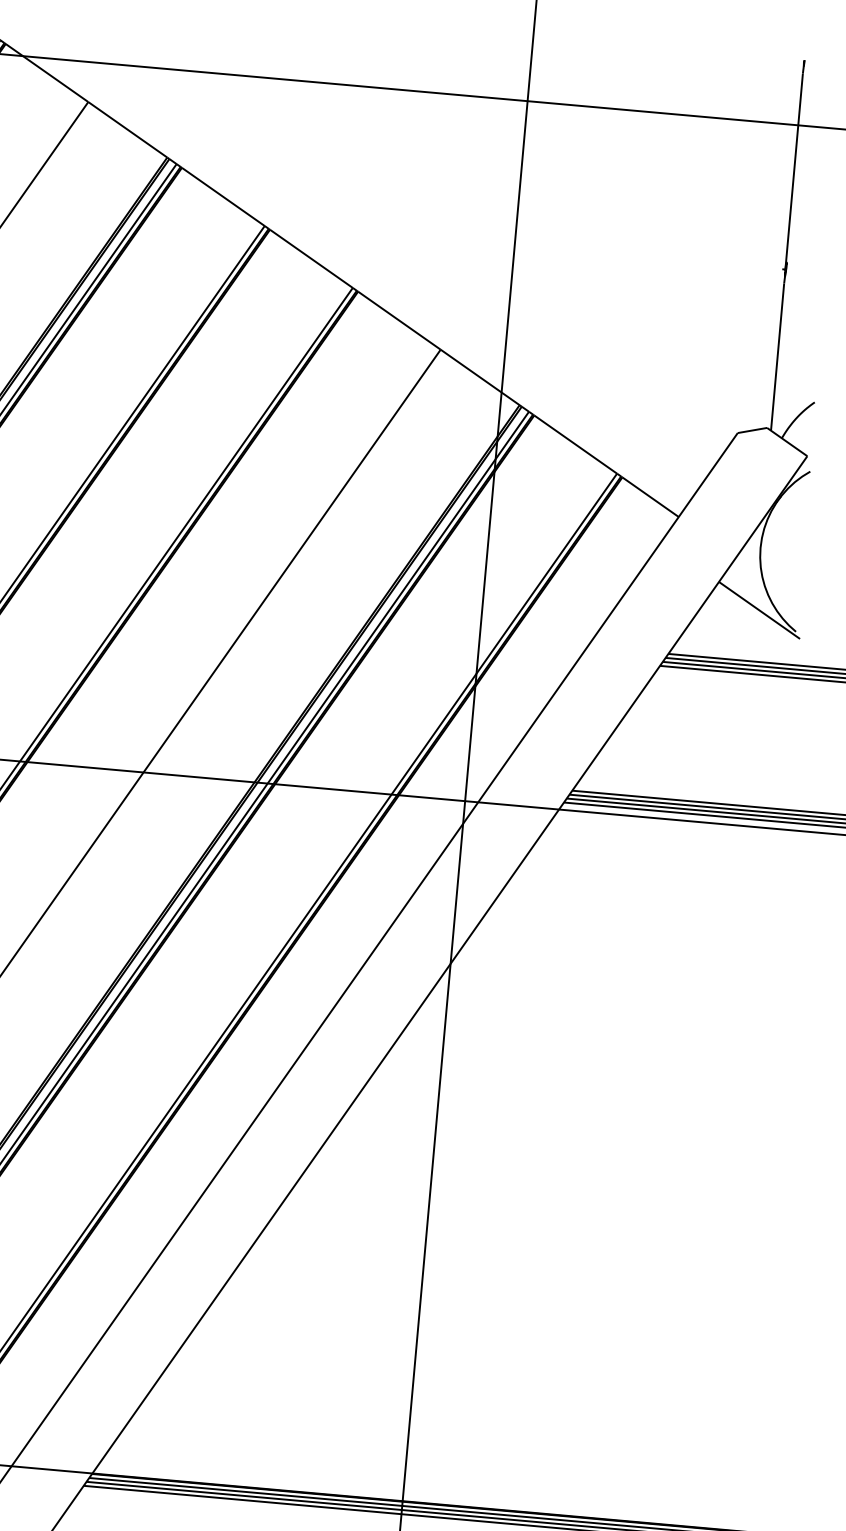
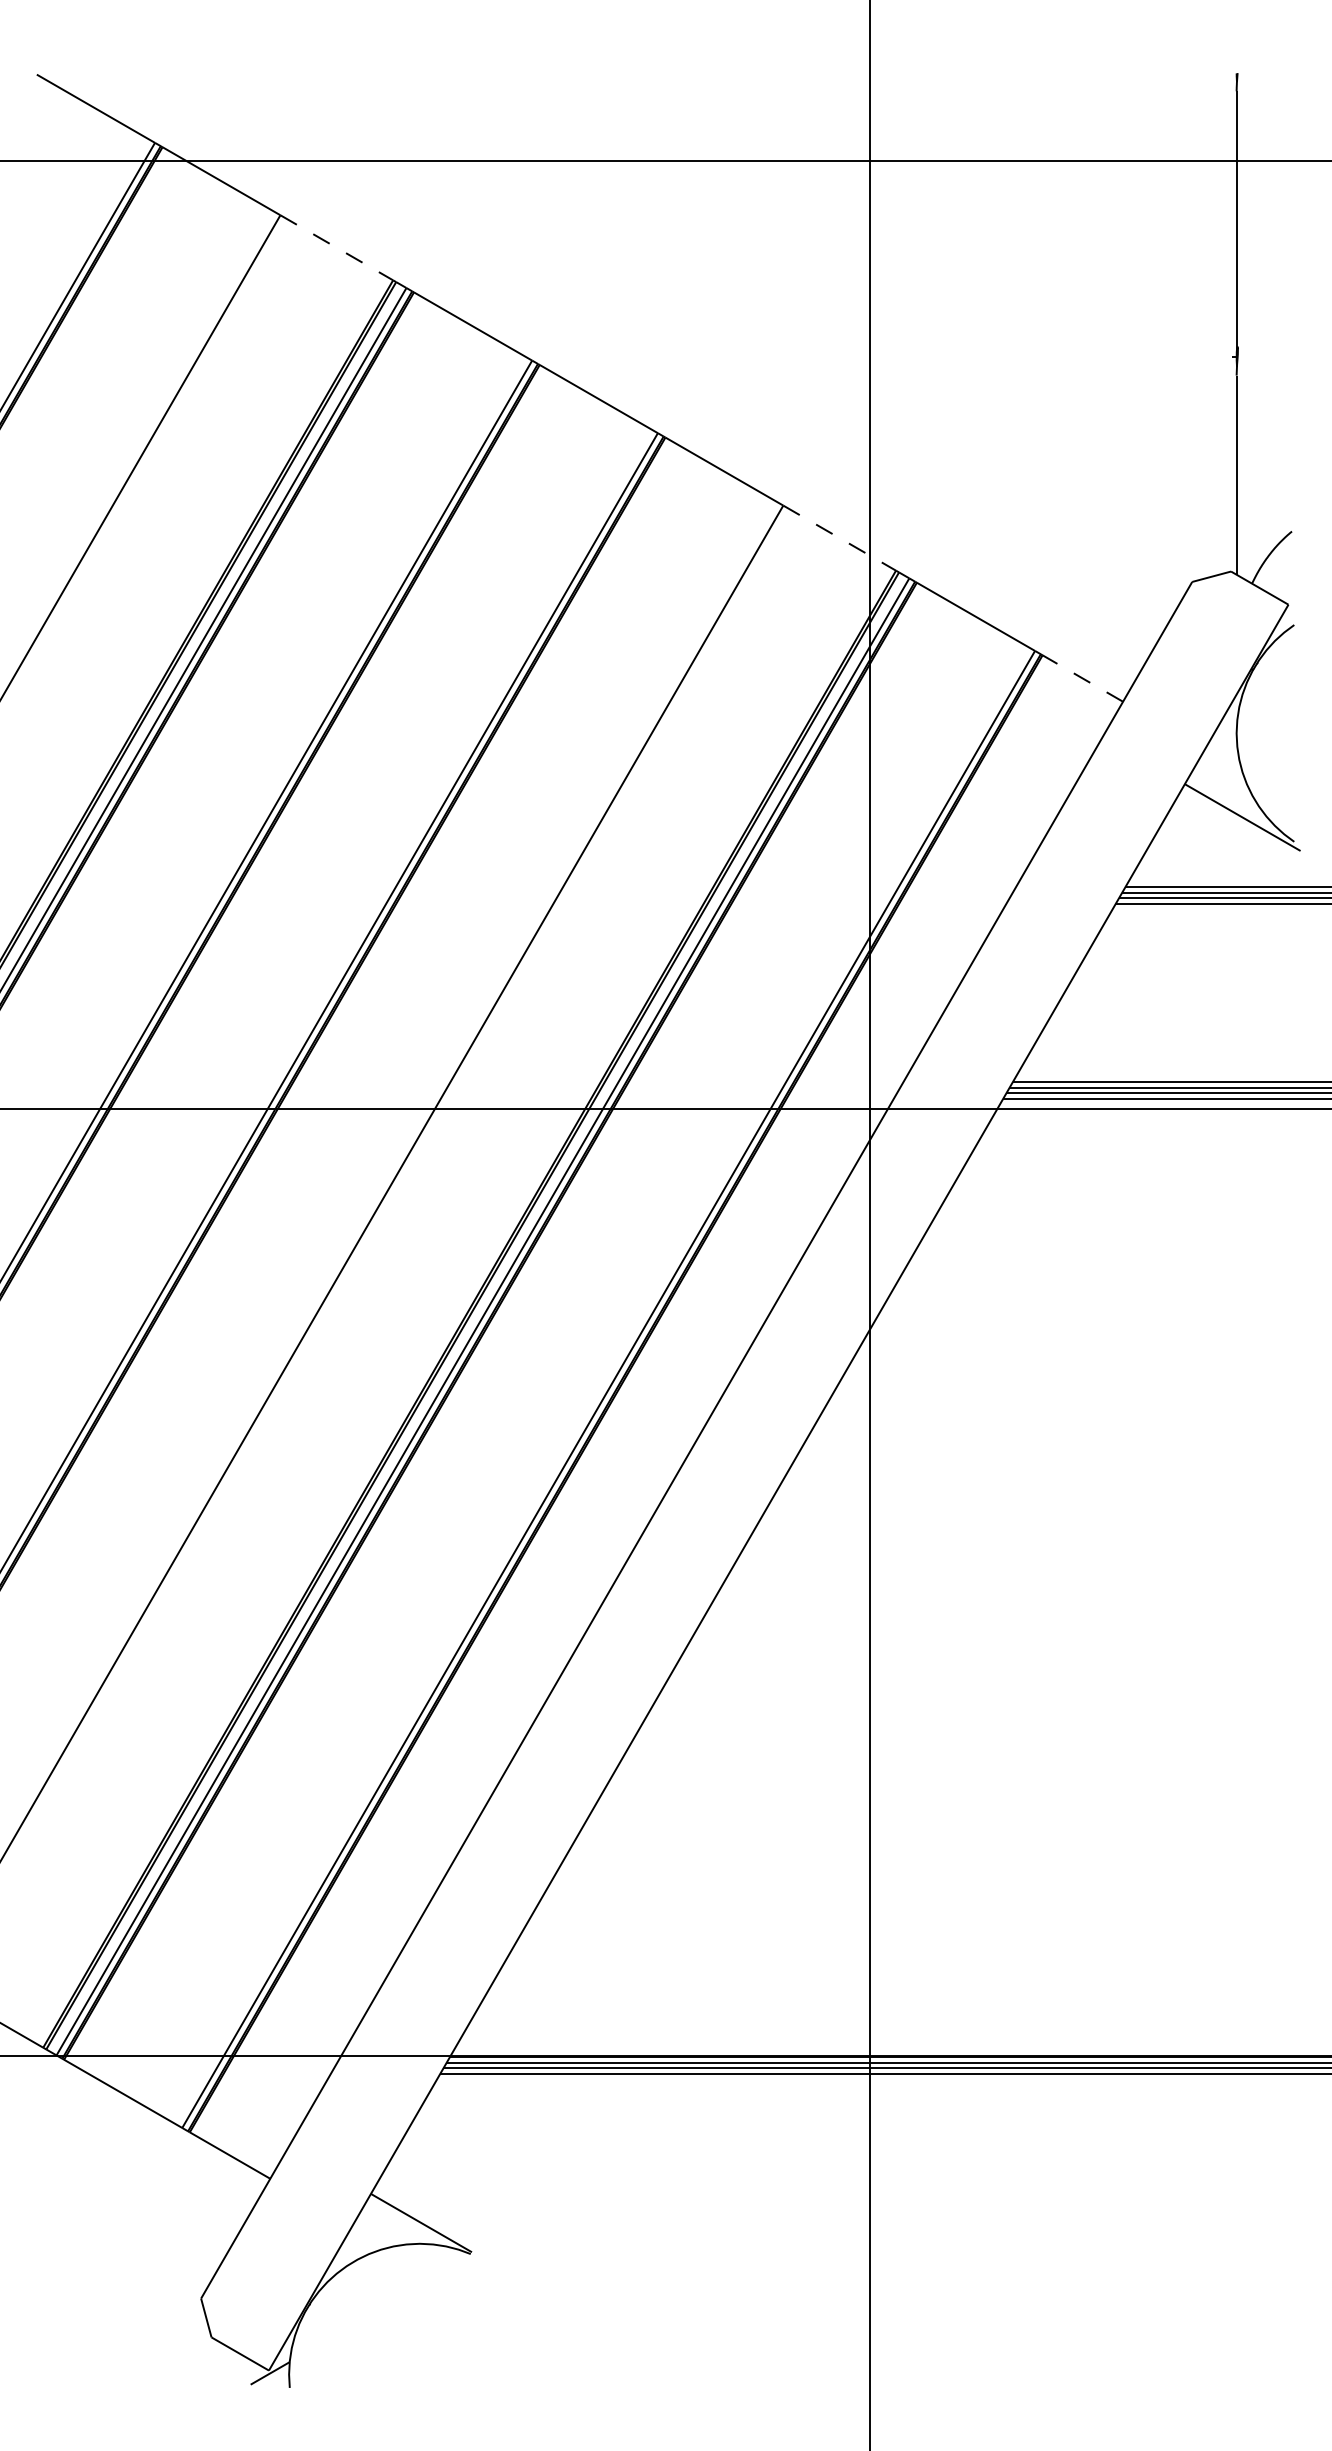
line: (128, 130) -> (337, 248), solid -> dashed
line: (480, 377) -> (840, 538), solid -> dashed
line: (650, 497) -> (1082, 678), solid -> dashed

